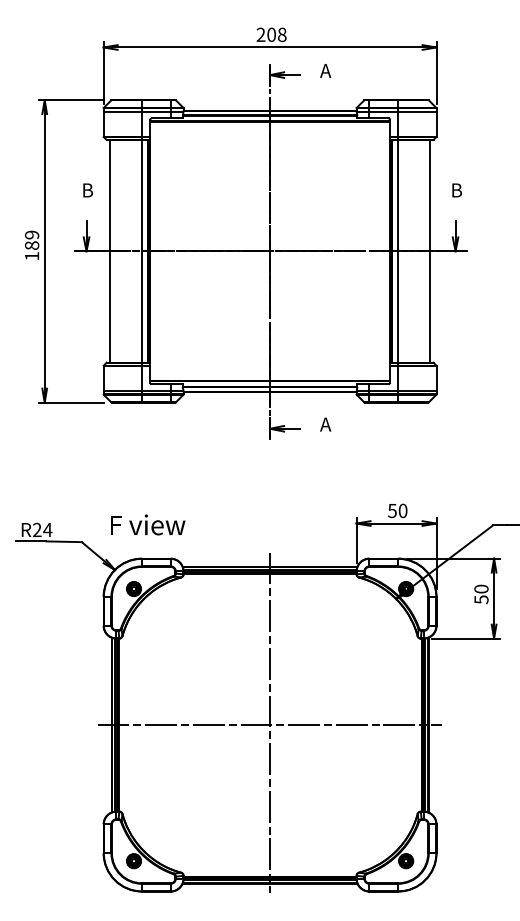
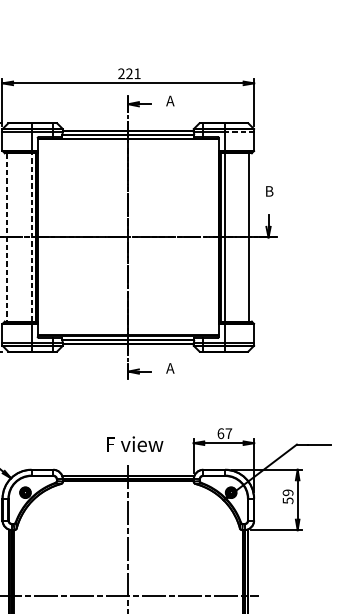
text: (276, 34) -> (133, 73), 208 -> 221
line: (416, 112) -> (239, 132), solid -> dashed
line: (142, 250) -> (31, 236), solid -> dashed
line: (110, 251) -> (7, 237), solid -> dashed
text: (397, 510) -> (224, 433), 50 -> 67
text: (148, 524) -> (135, 443), moved
text: (481, 588) -> (288, 492), 50 -> 59

